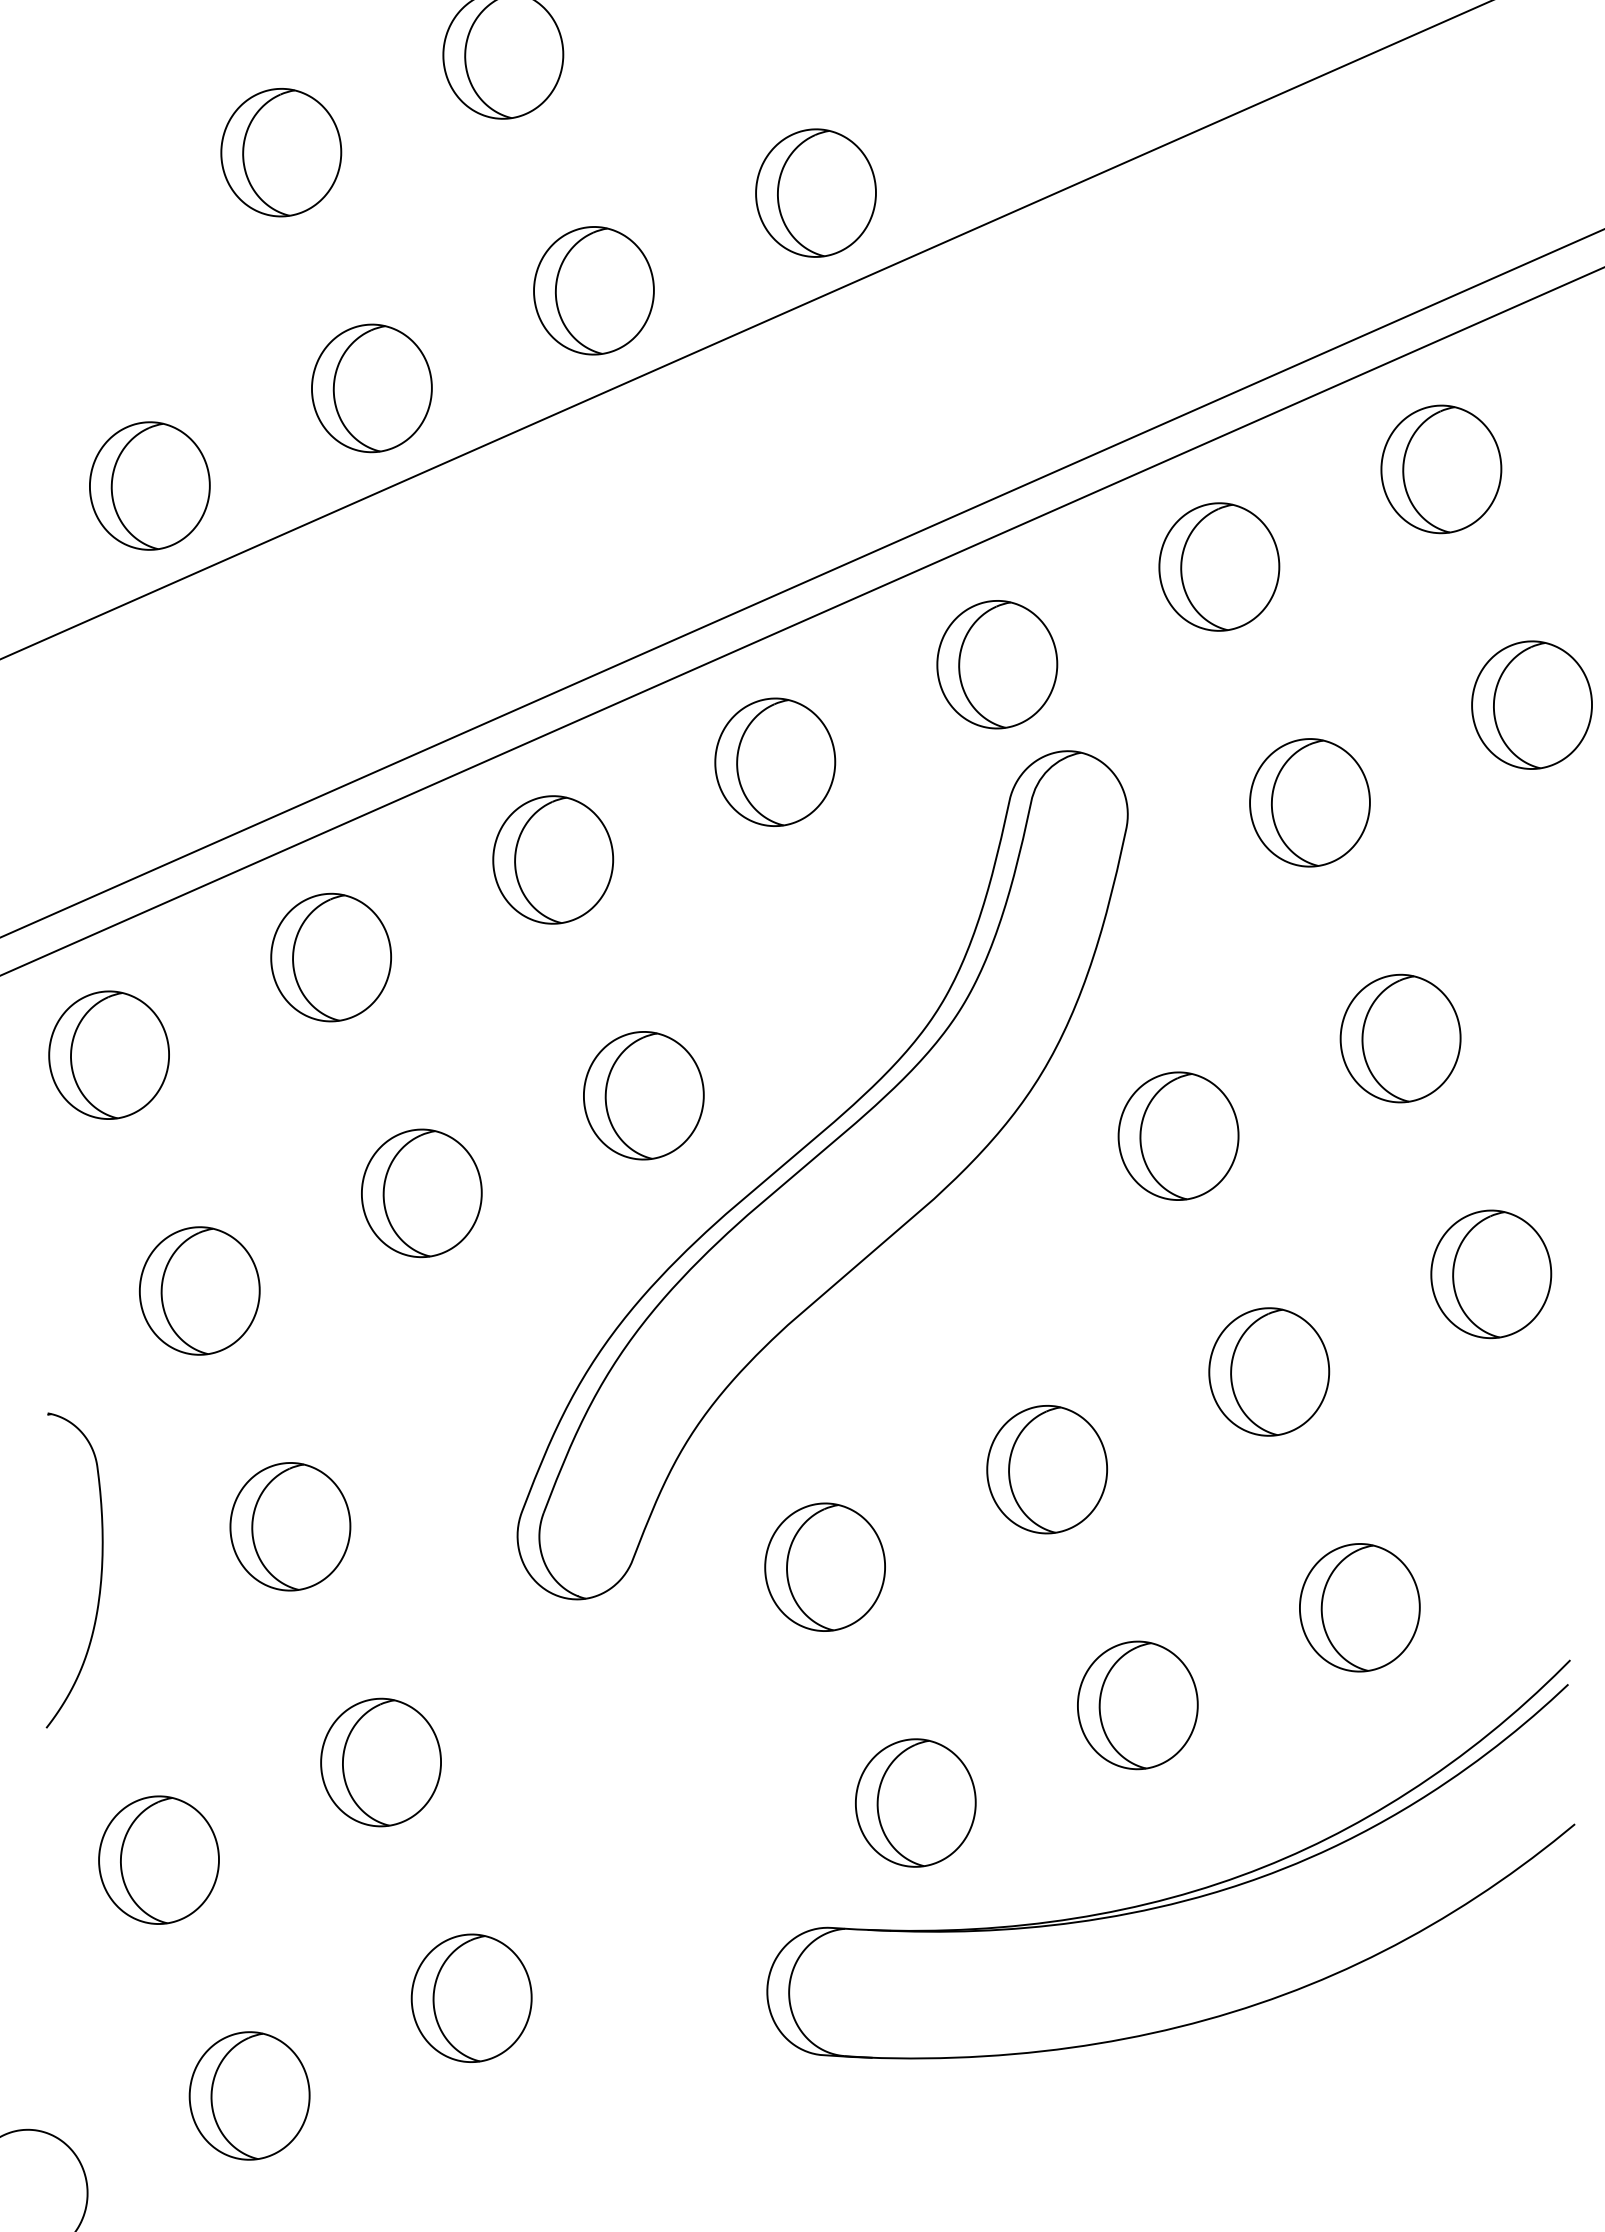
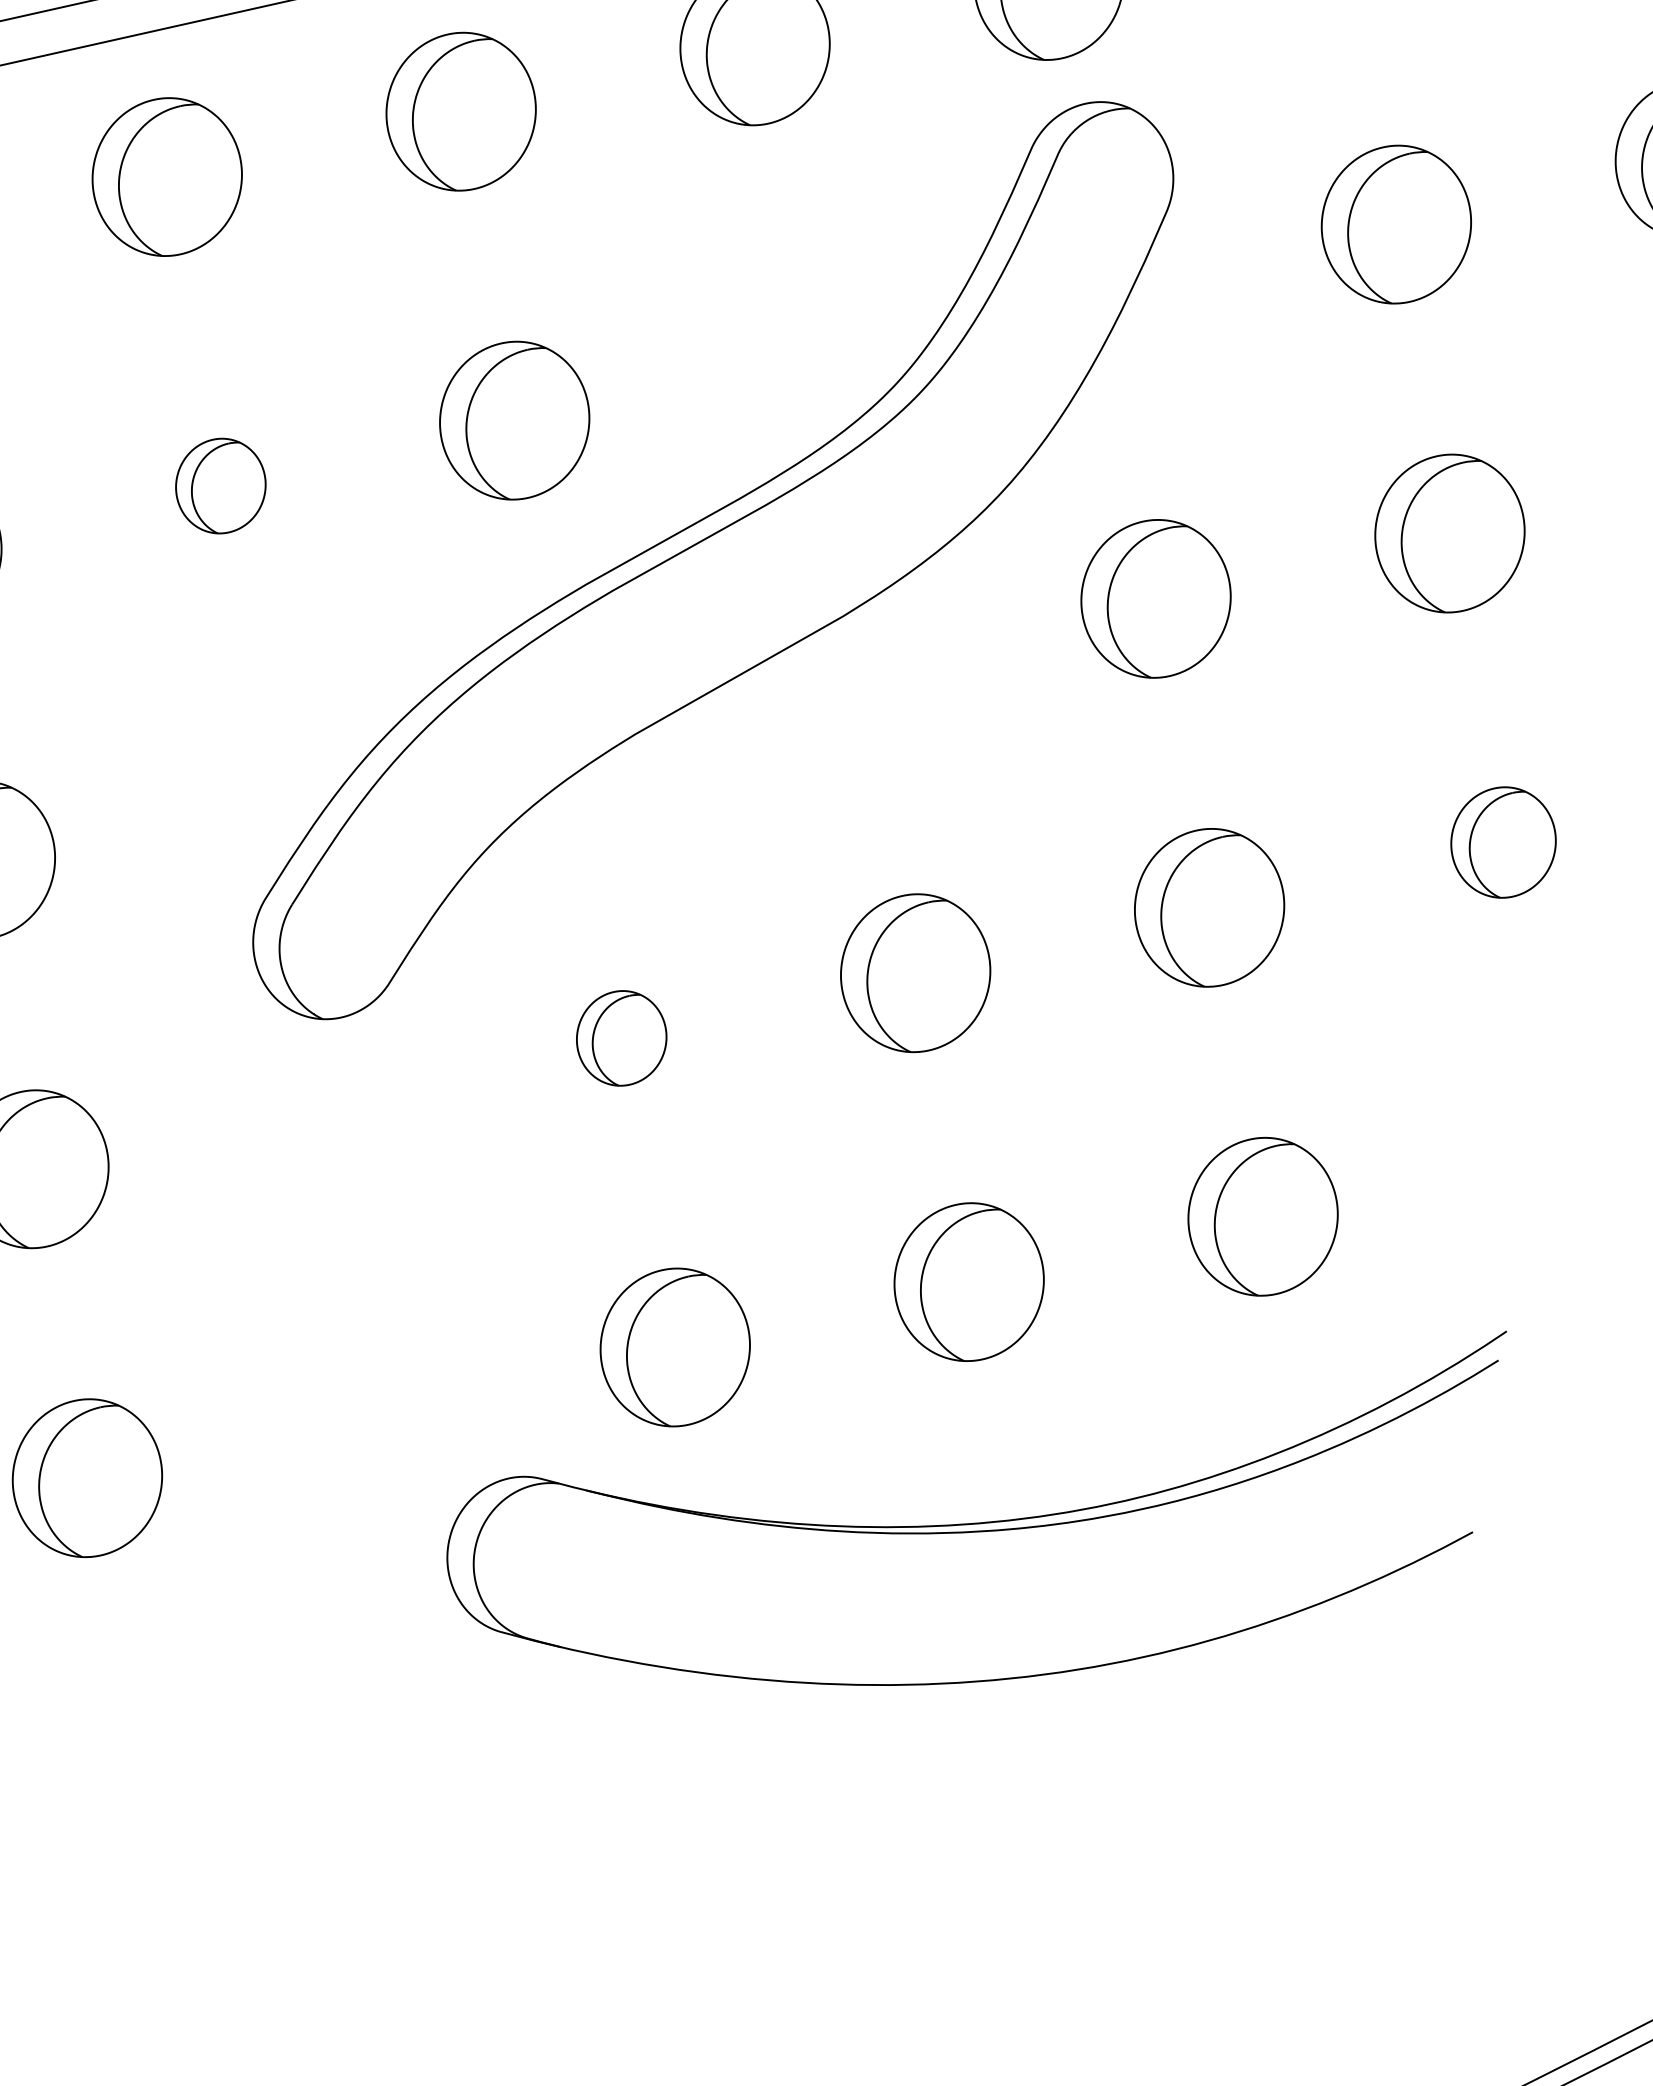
part: (421, 1193) -> (220, 486), size x0.6
part: (1491, 1274) -> (1503, 842), size x0.7
part: (824, 1566) -> (621, 1037), size x0.6

